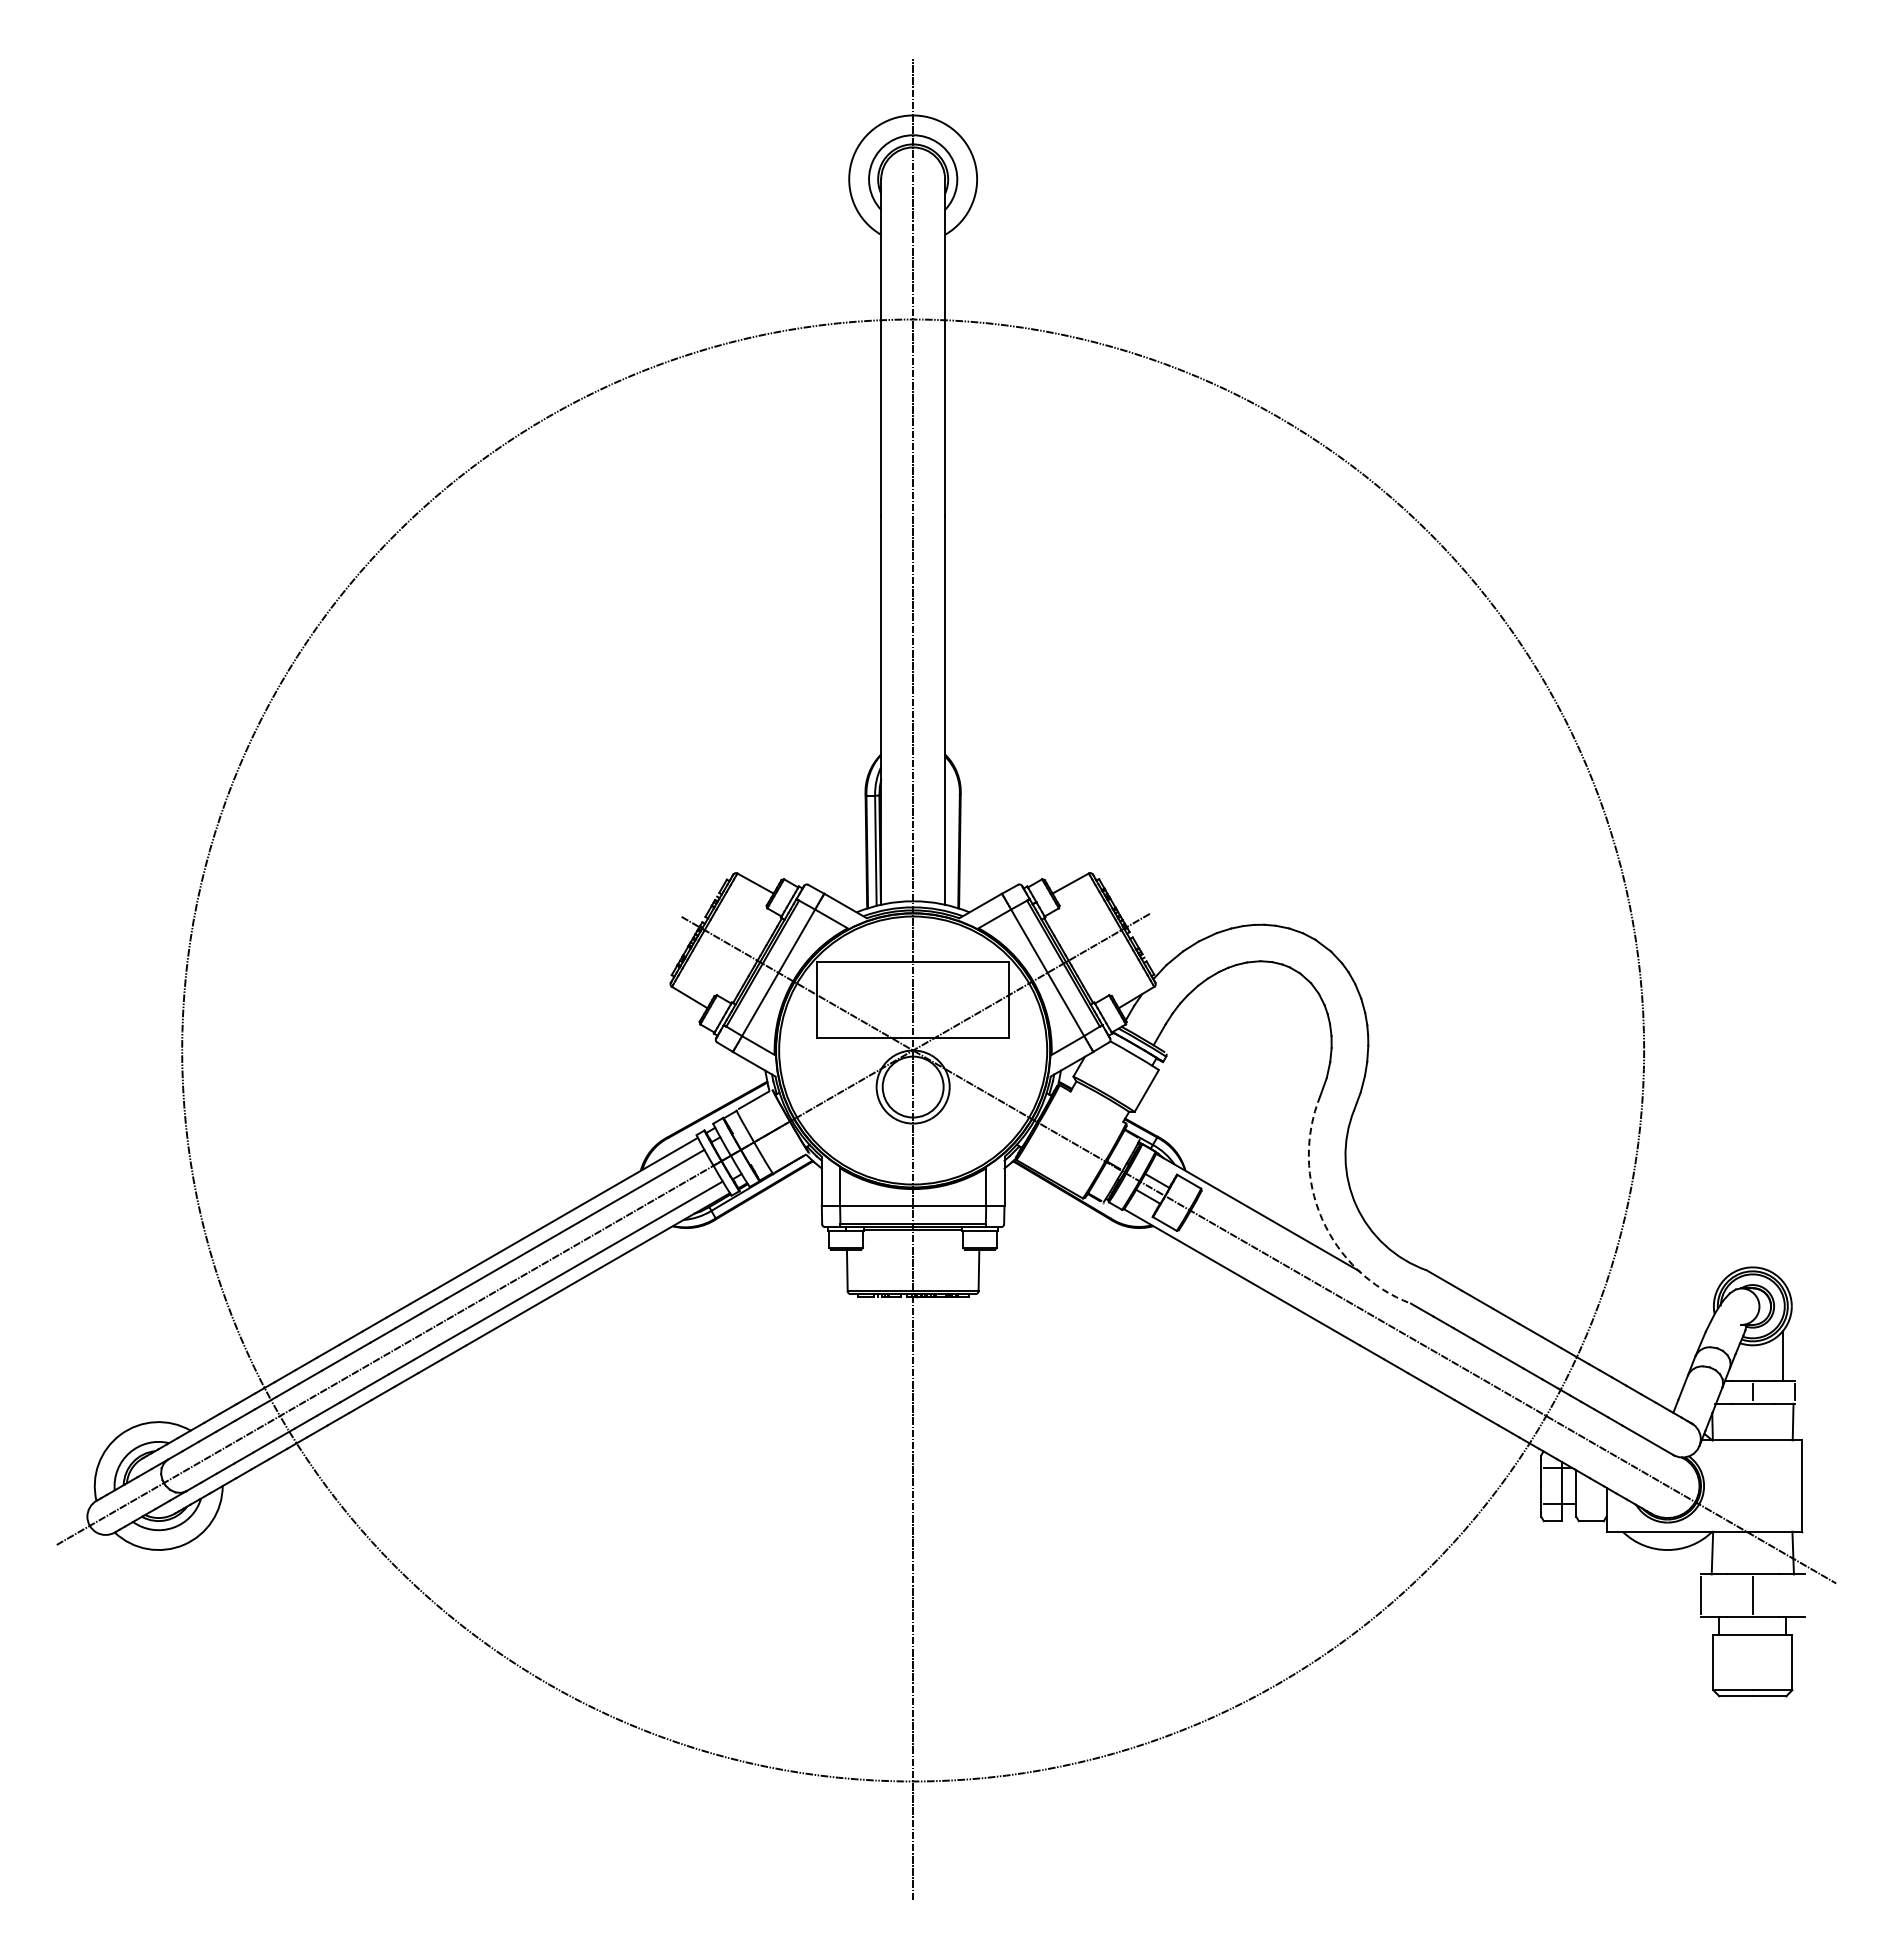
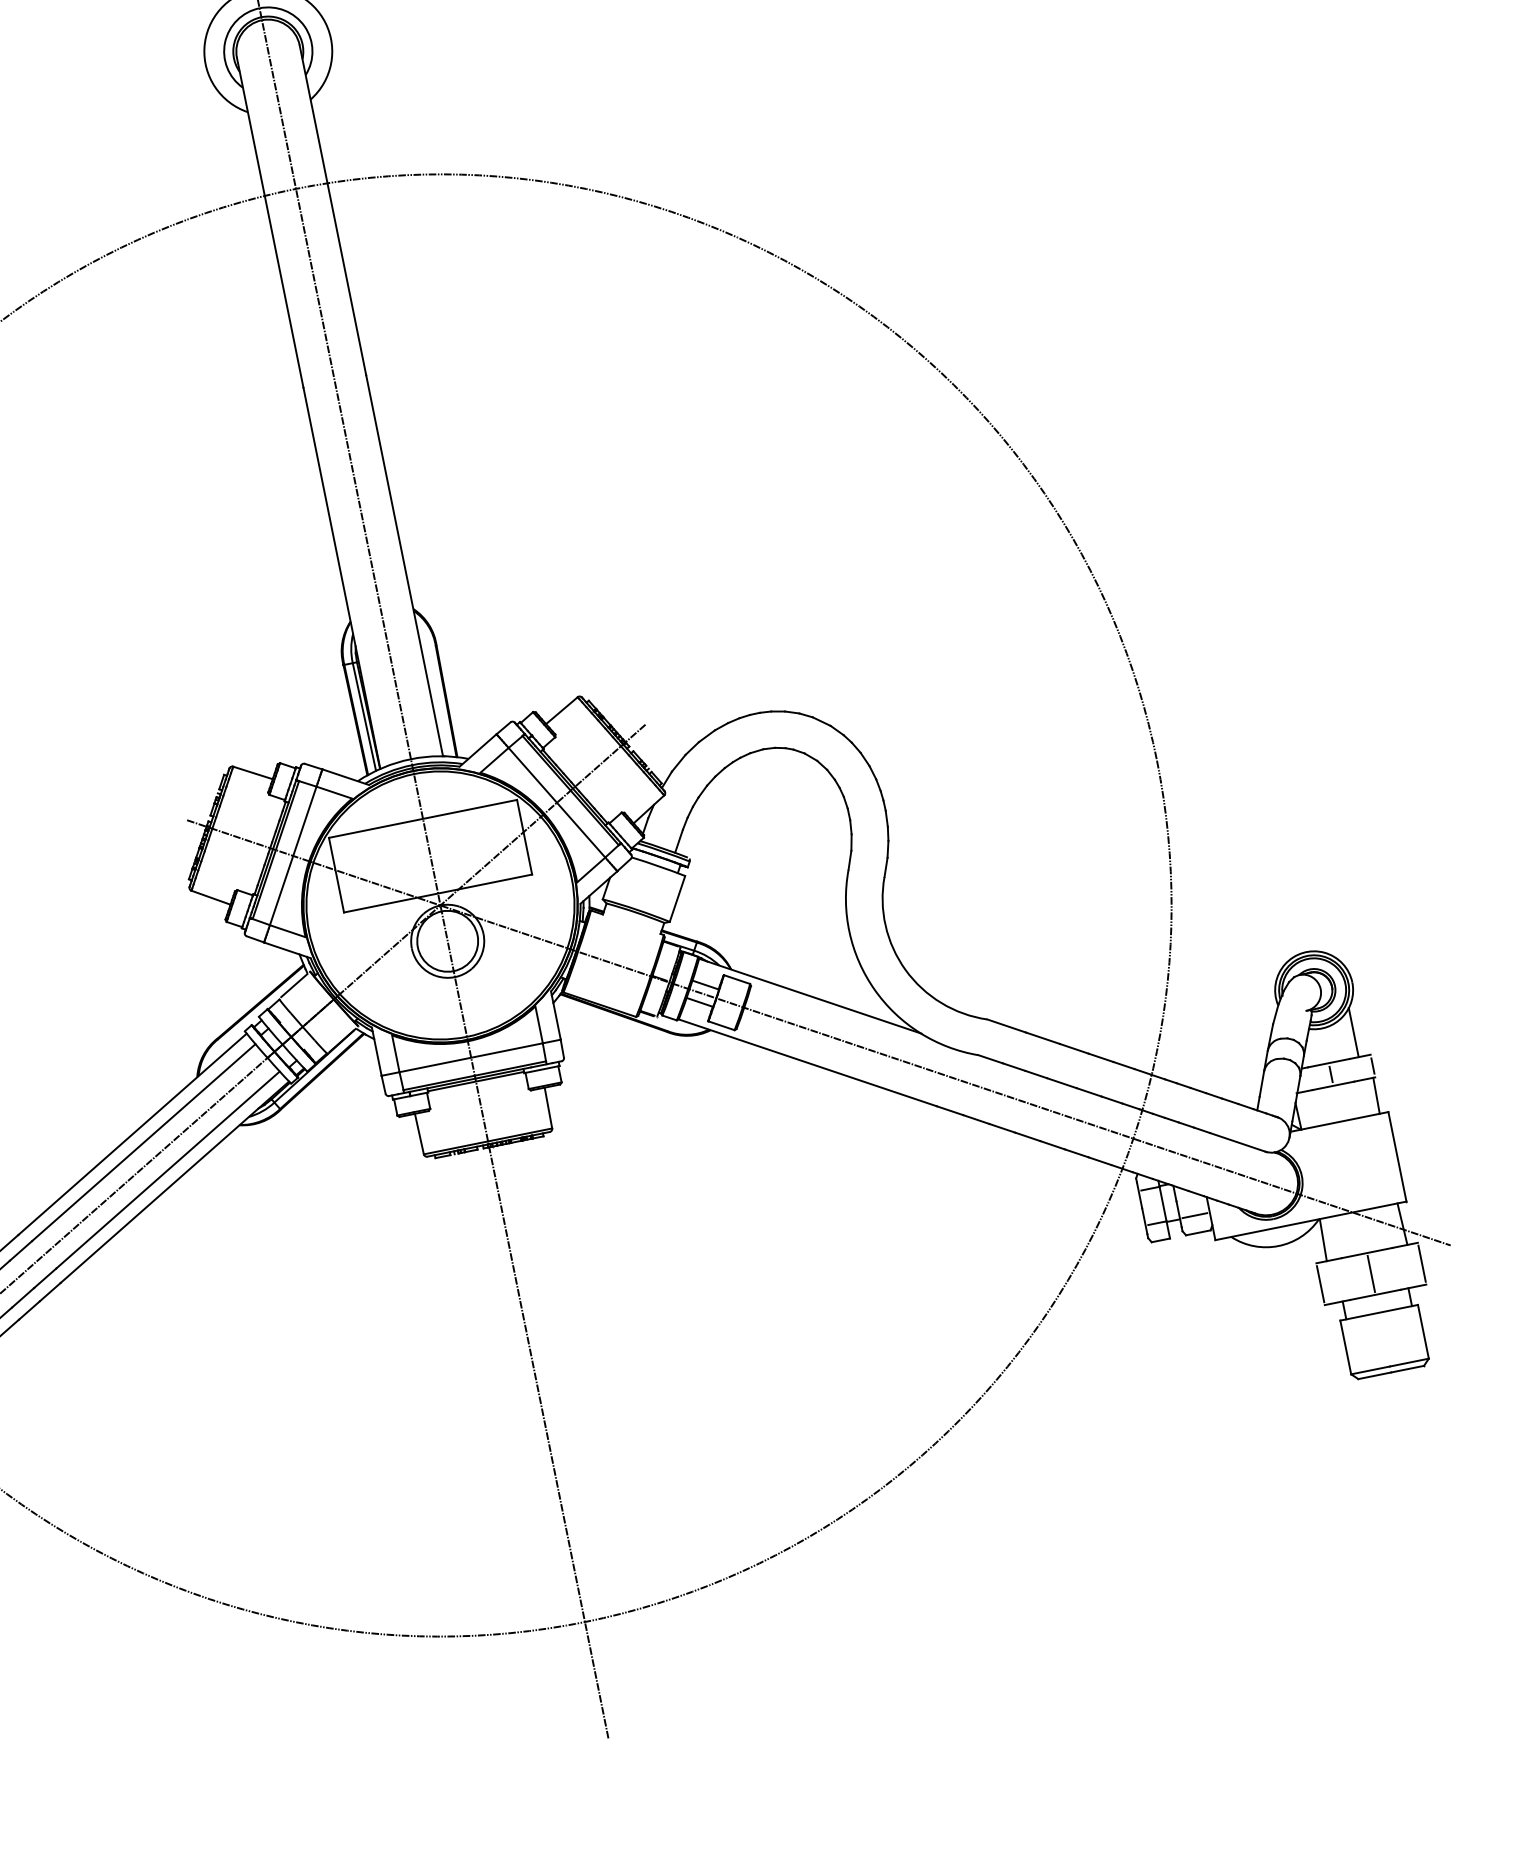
arc: (1322, 1218) -> (874, 989), dashed -> solid
line: (1590, 1503) -> (1193, 1215), added
line: (1804, 1595) -> (1421, 1263), added

